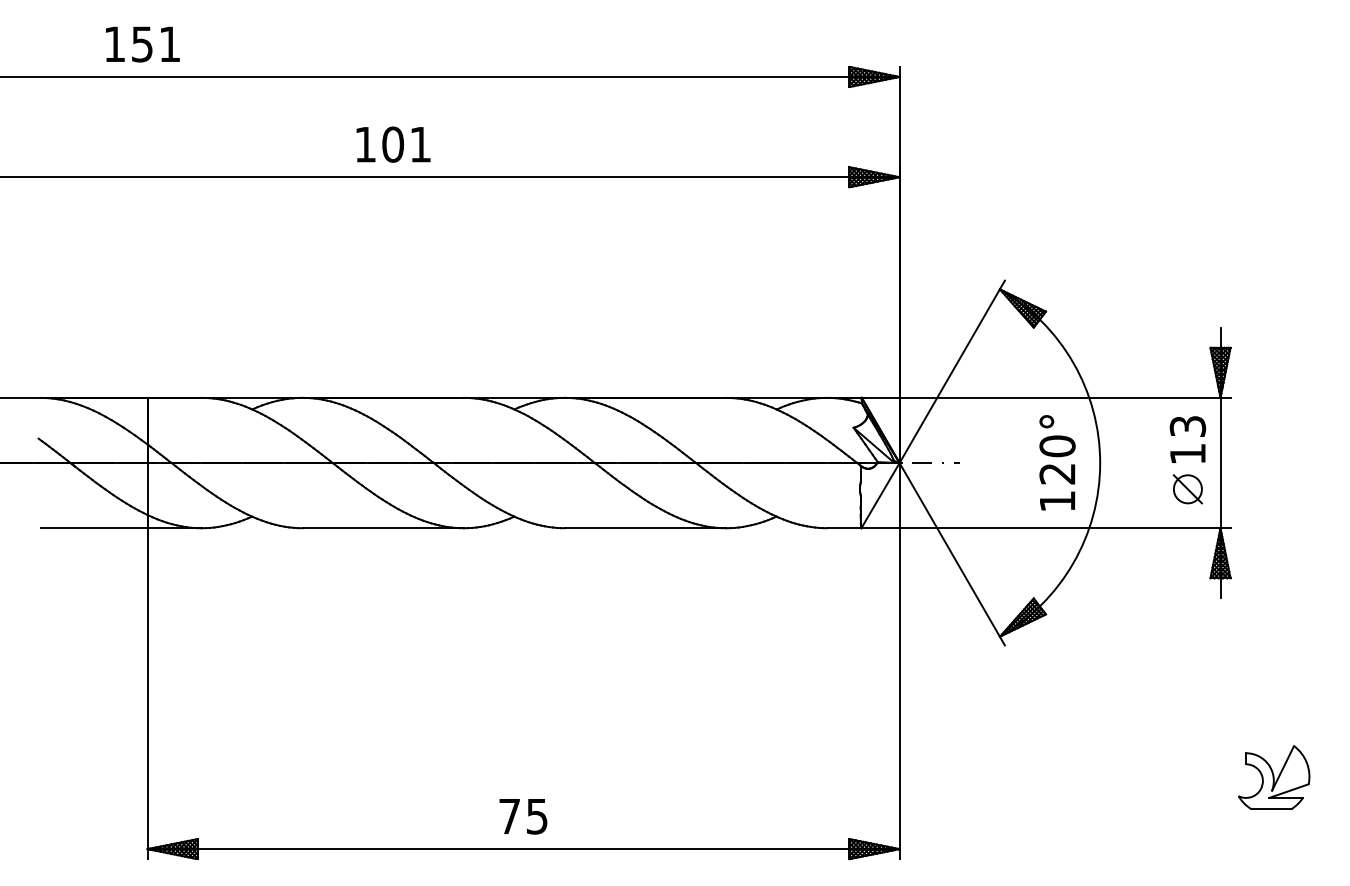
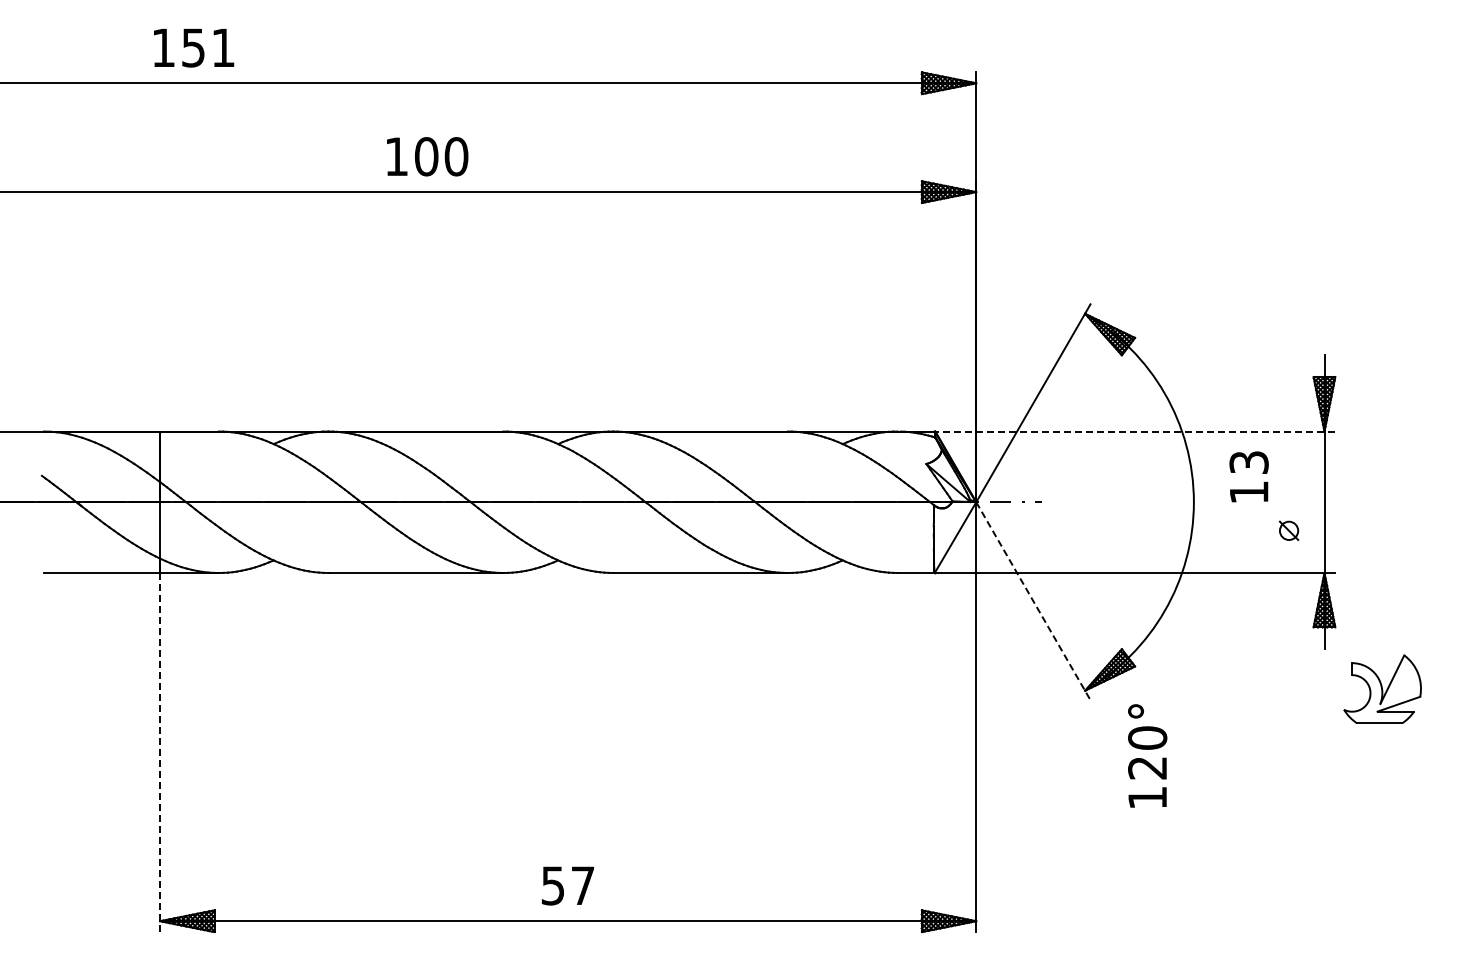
text: (143, 44) -> (194, 48), moved
text: (420, 144) -> (456, 156), 101 -> 100
line: (1046, 397) -> (1135, 431), solid -> dashed
text: (1187, 439) -> (1248, 476), moved
text: (1057, 462) -> (1147, 755), moved
part: (1187, 489) -> (1288, 530), size x0.6
line: (952, 554) -> (1033, 601), solid -> dashed
line: (147, 693) -> (160, 752), solid -> dashed
part: (1273, 776) -> (1382, 688), moved
text: (522, 816) -> (567, 885), 75 -> 57

